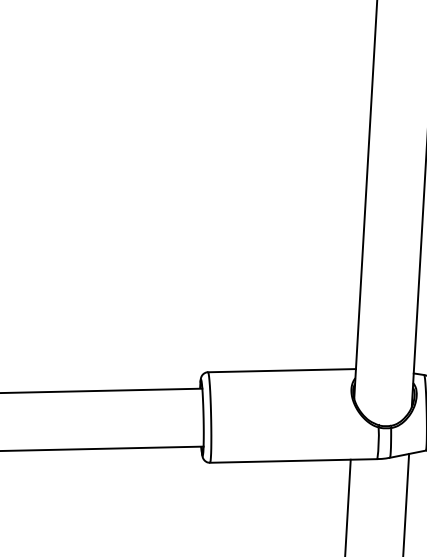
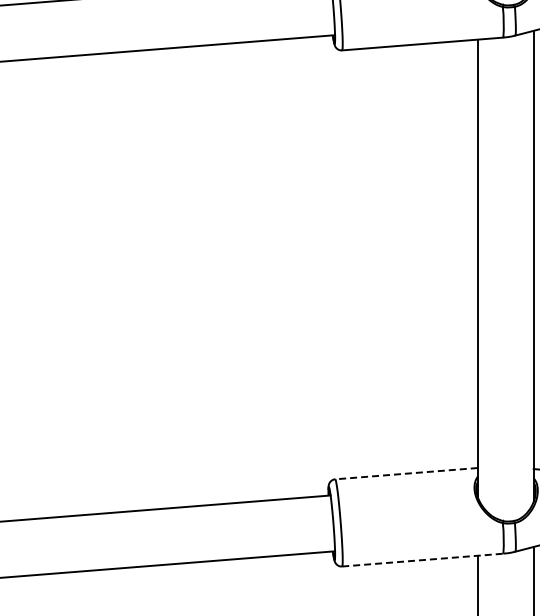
line: (281, 370) -> (405, 473), solid -> dashed
line: (293, 461) -> (422, 560), solid -> dashed

